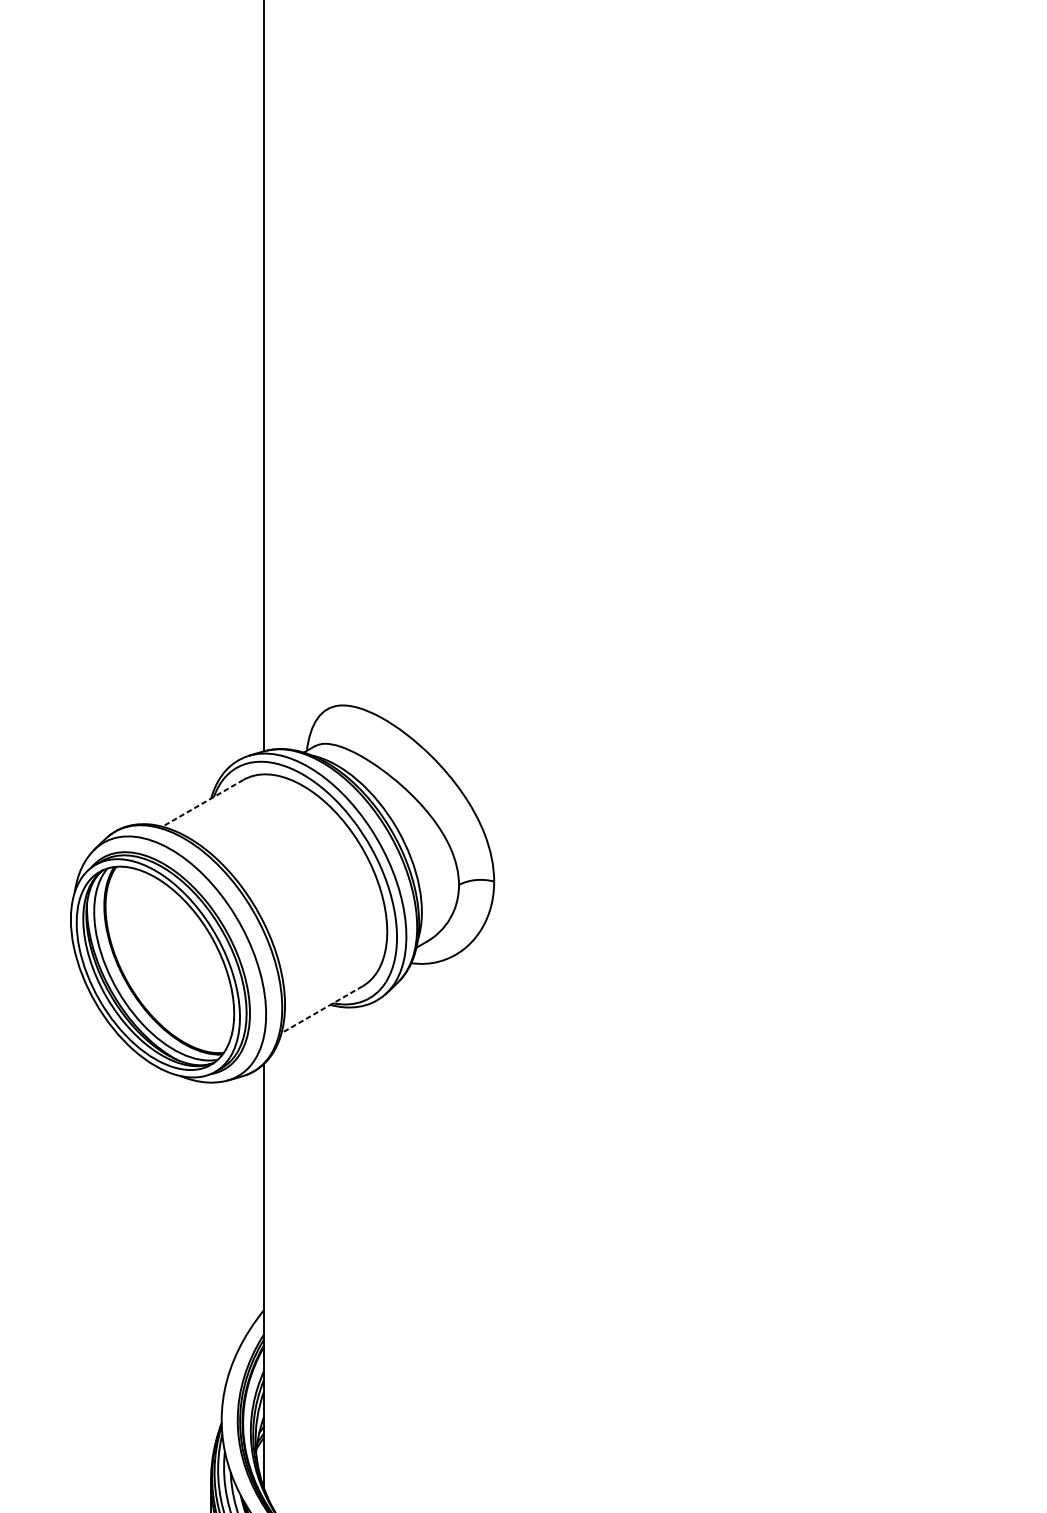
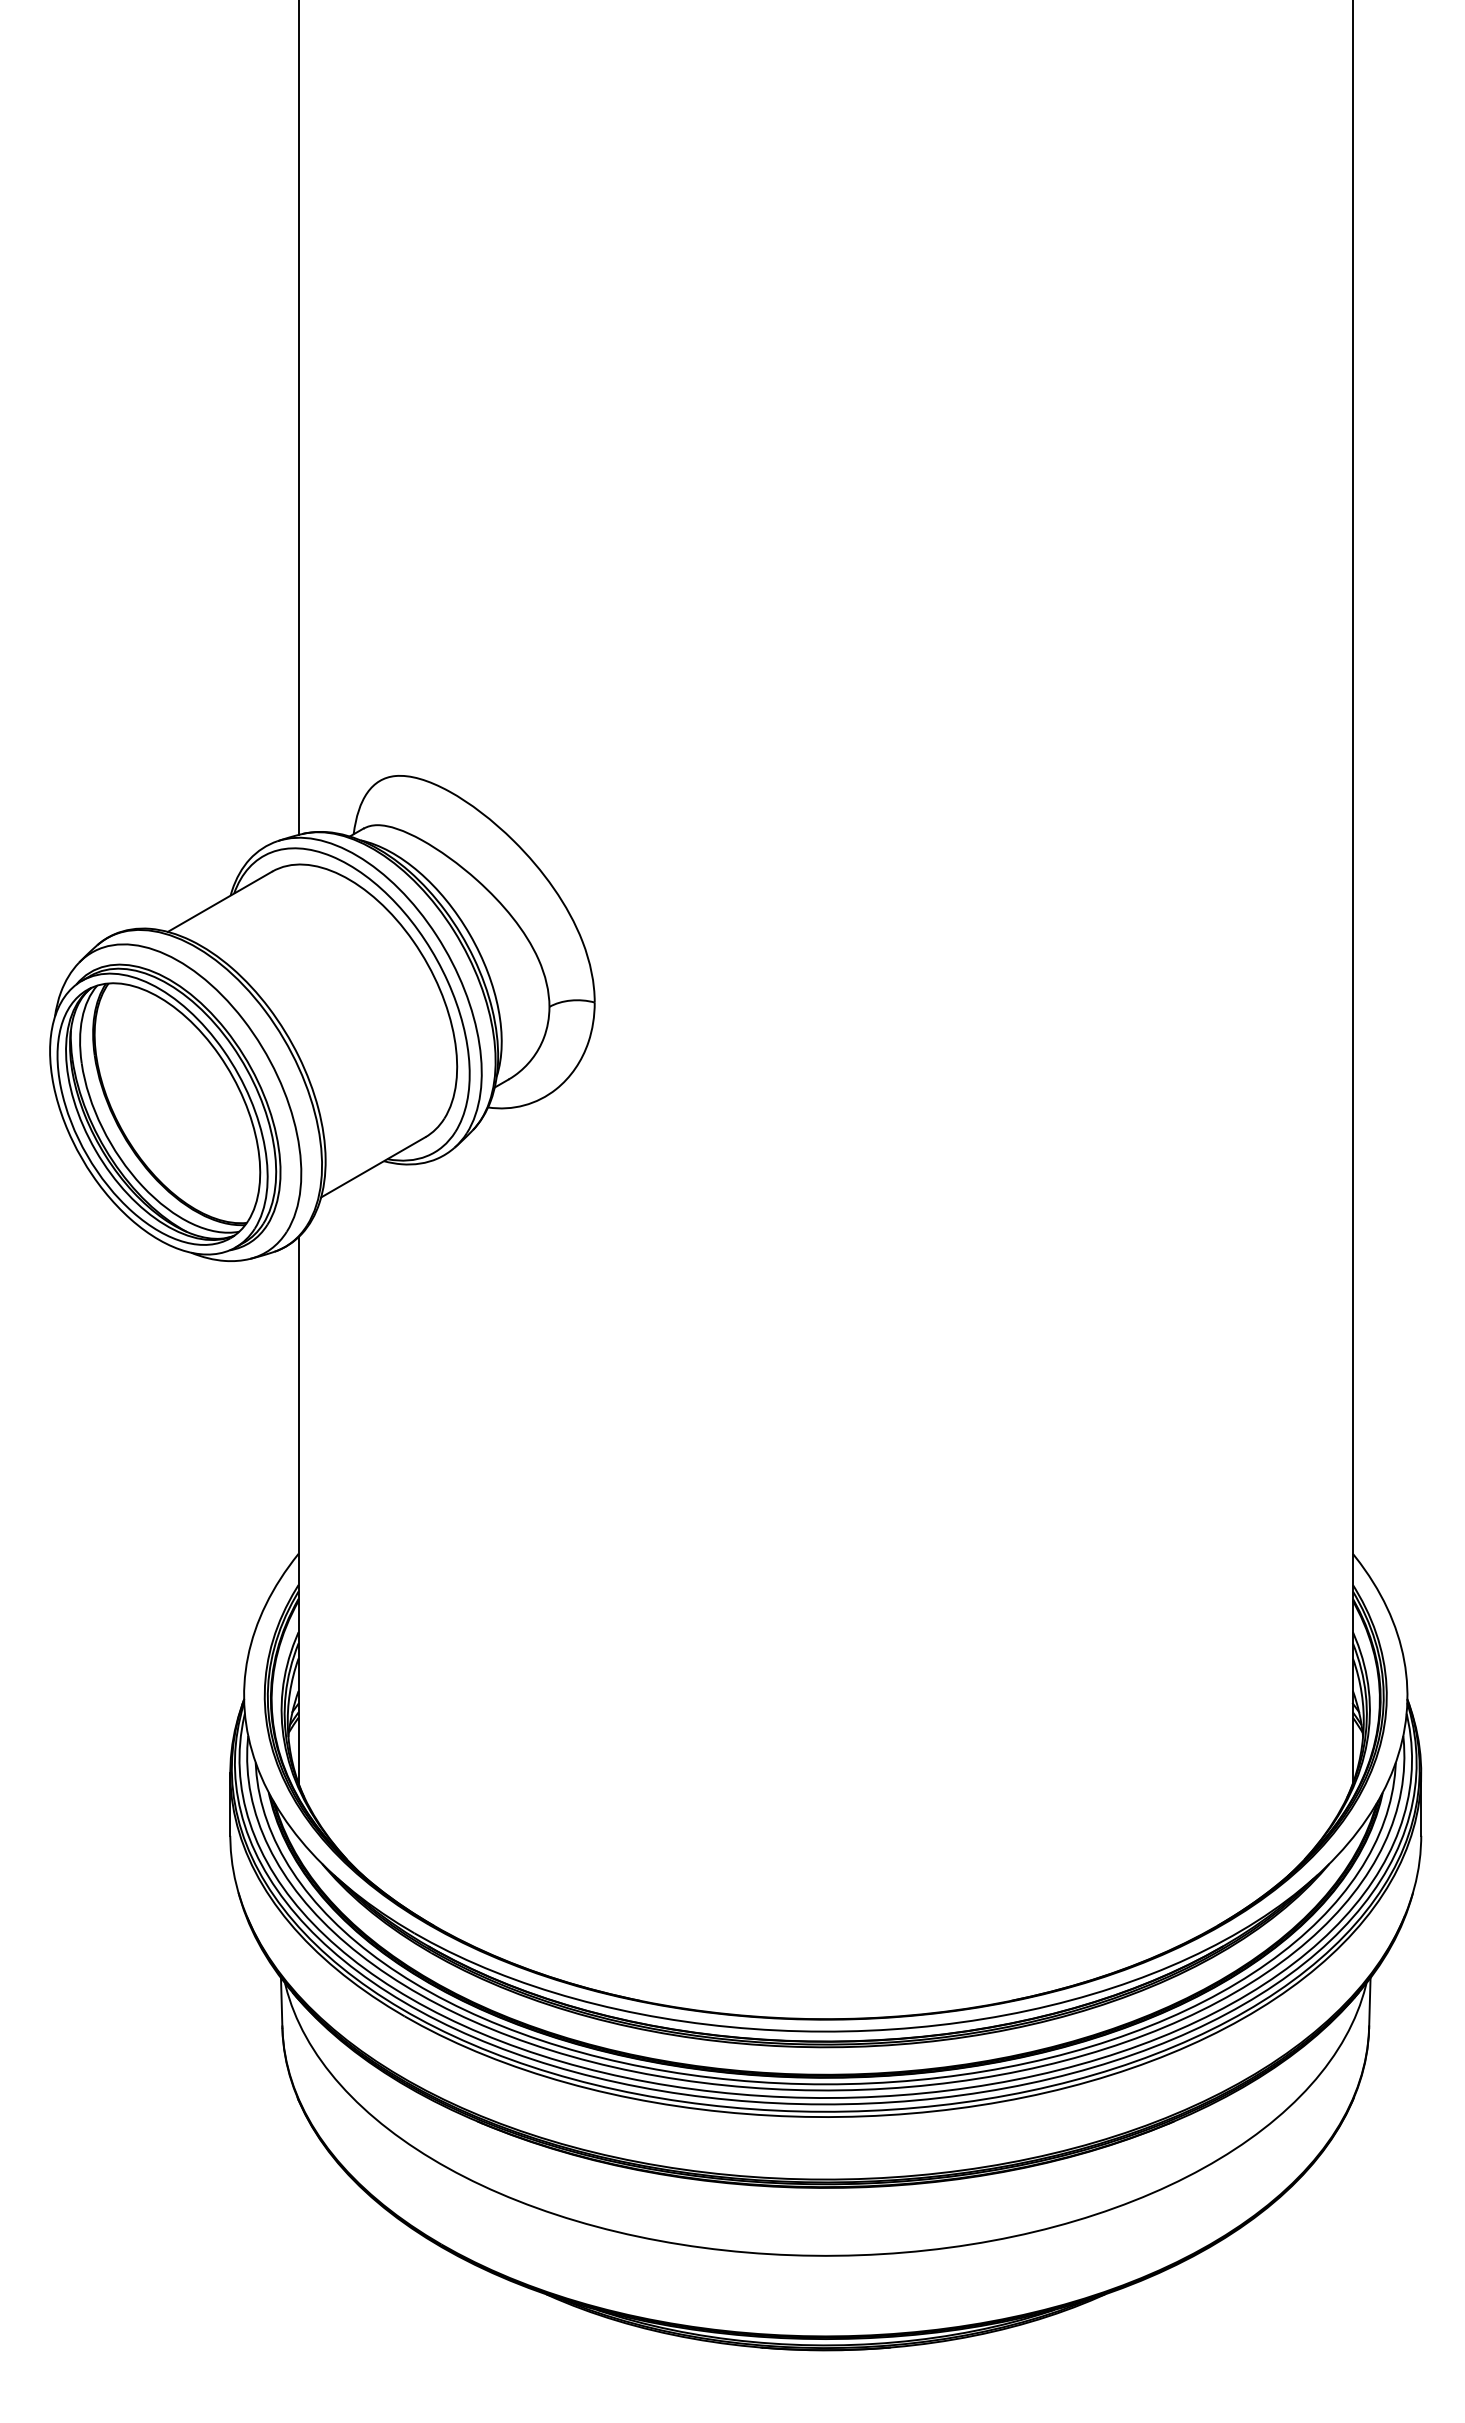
line: (202, 803) -> (219, 902), dashed -> solid
line: (321, 1009) -> (372, 1167), dashed -> solid

